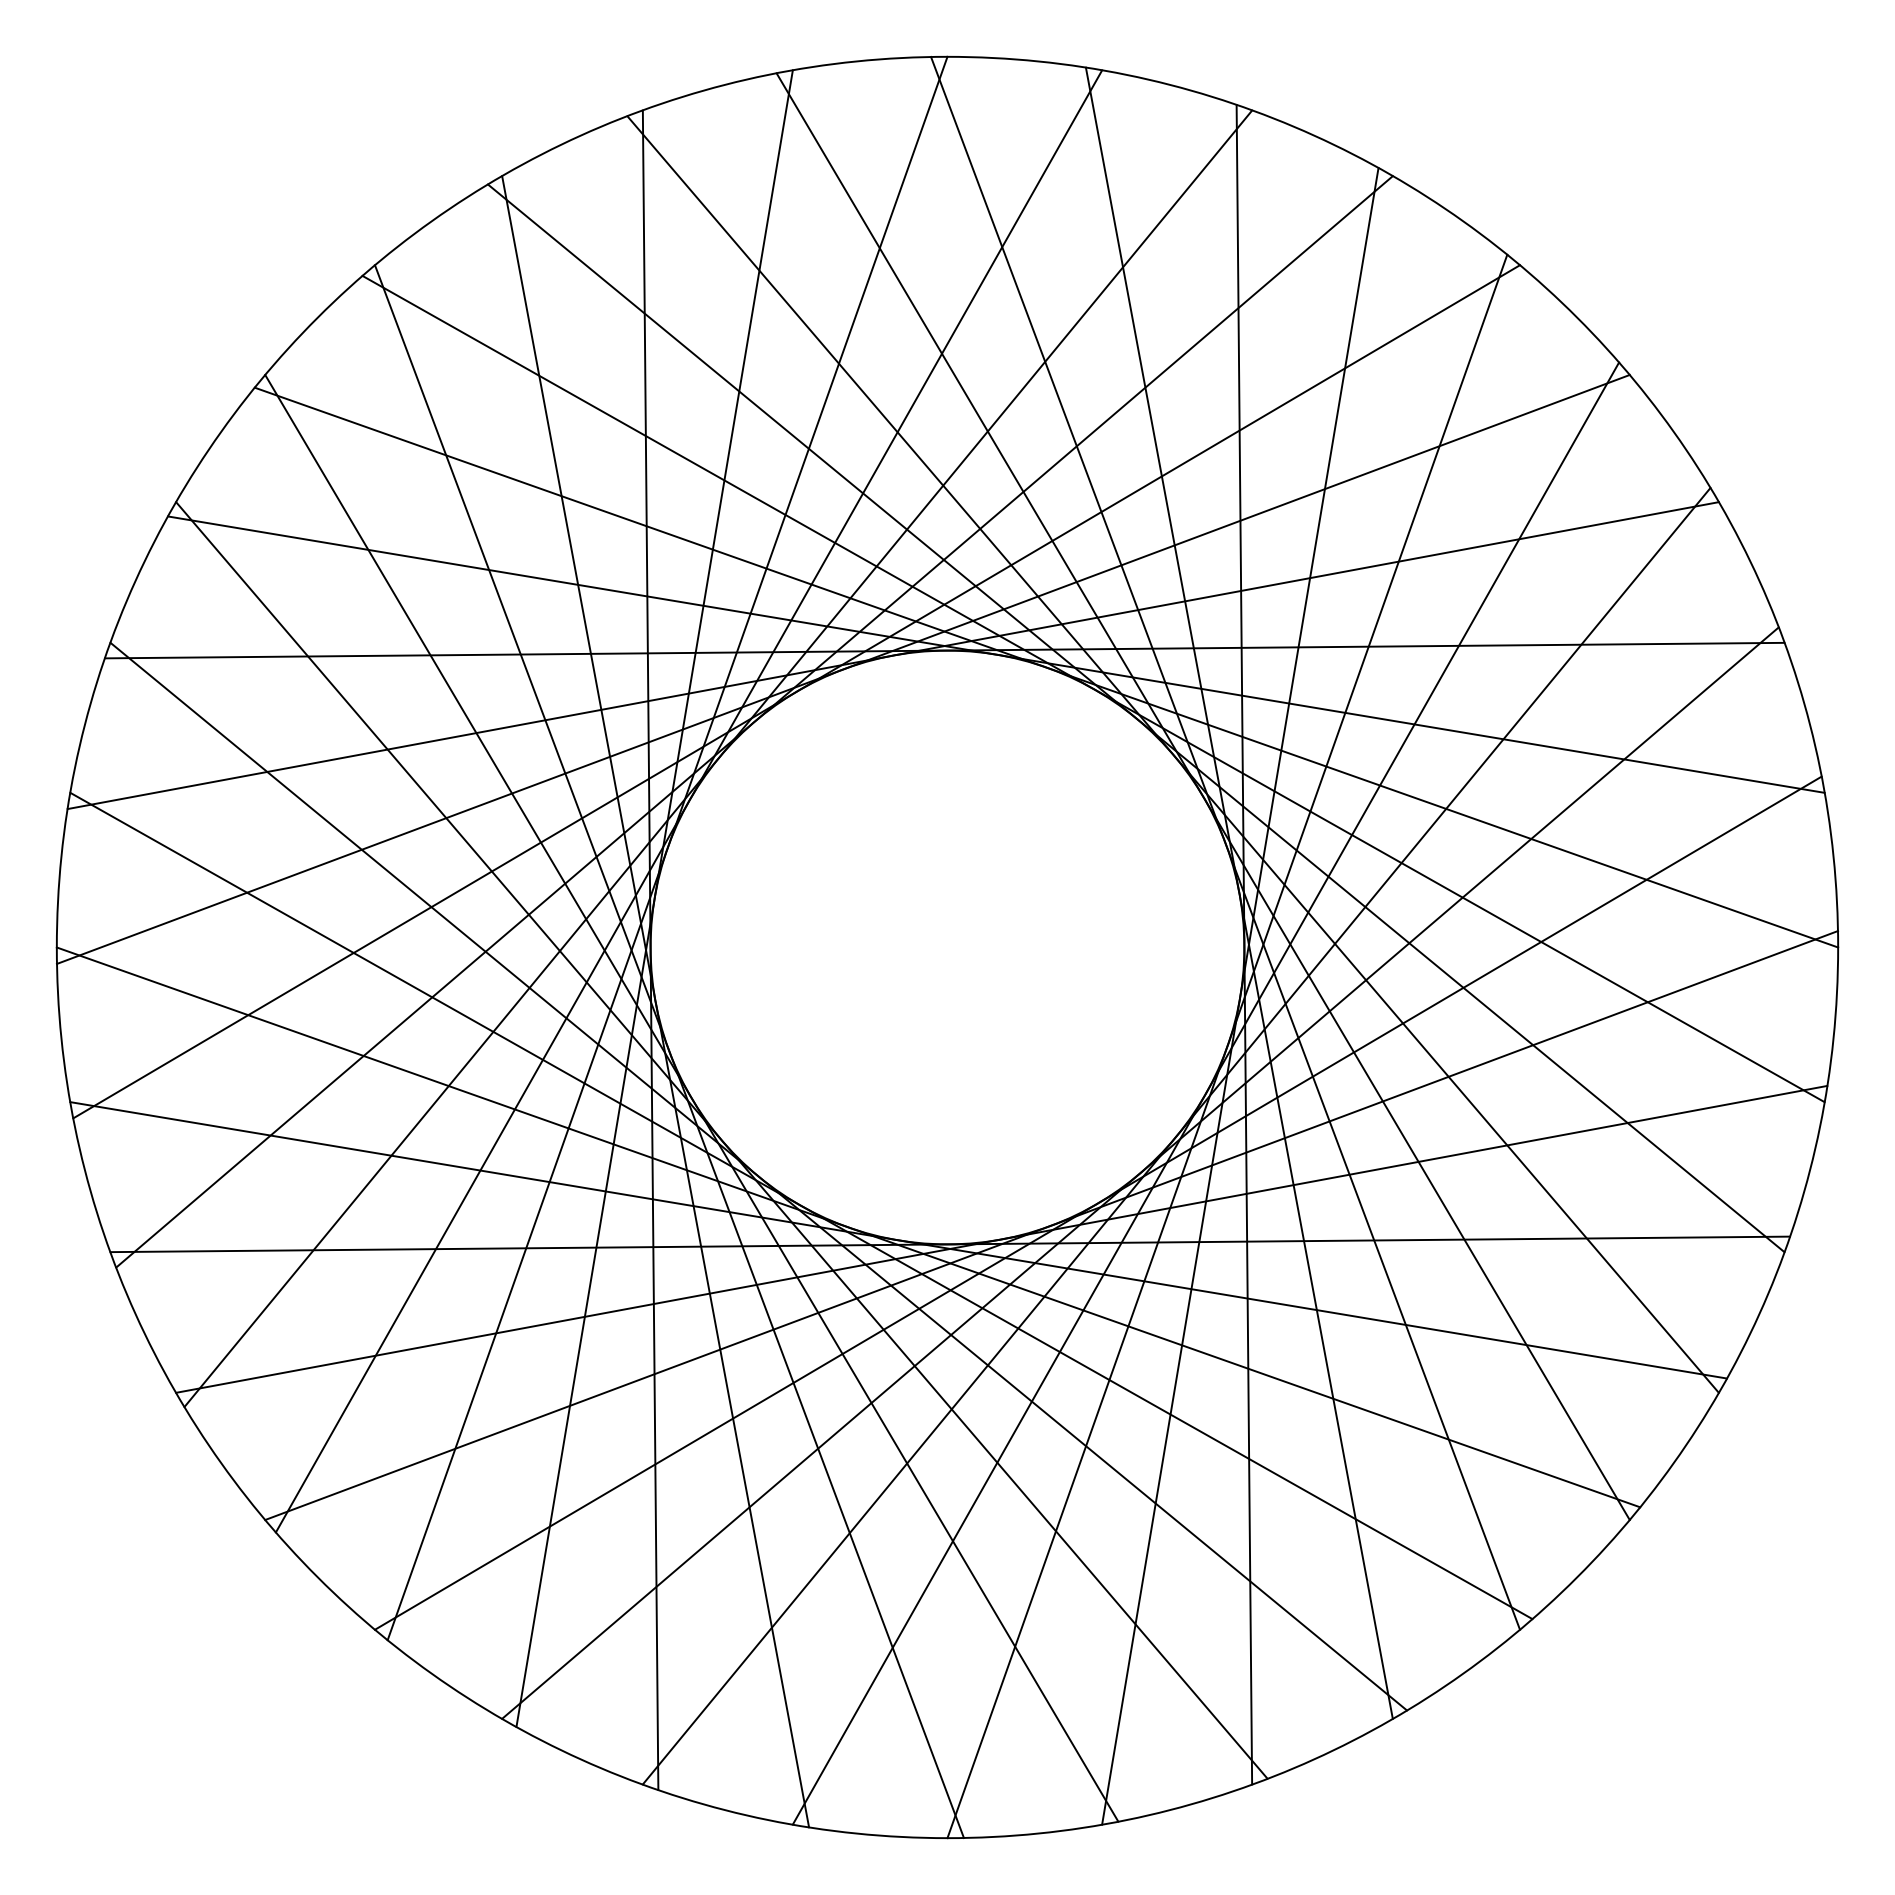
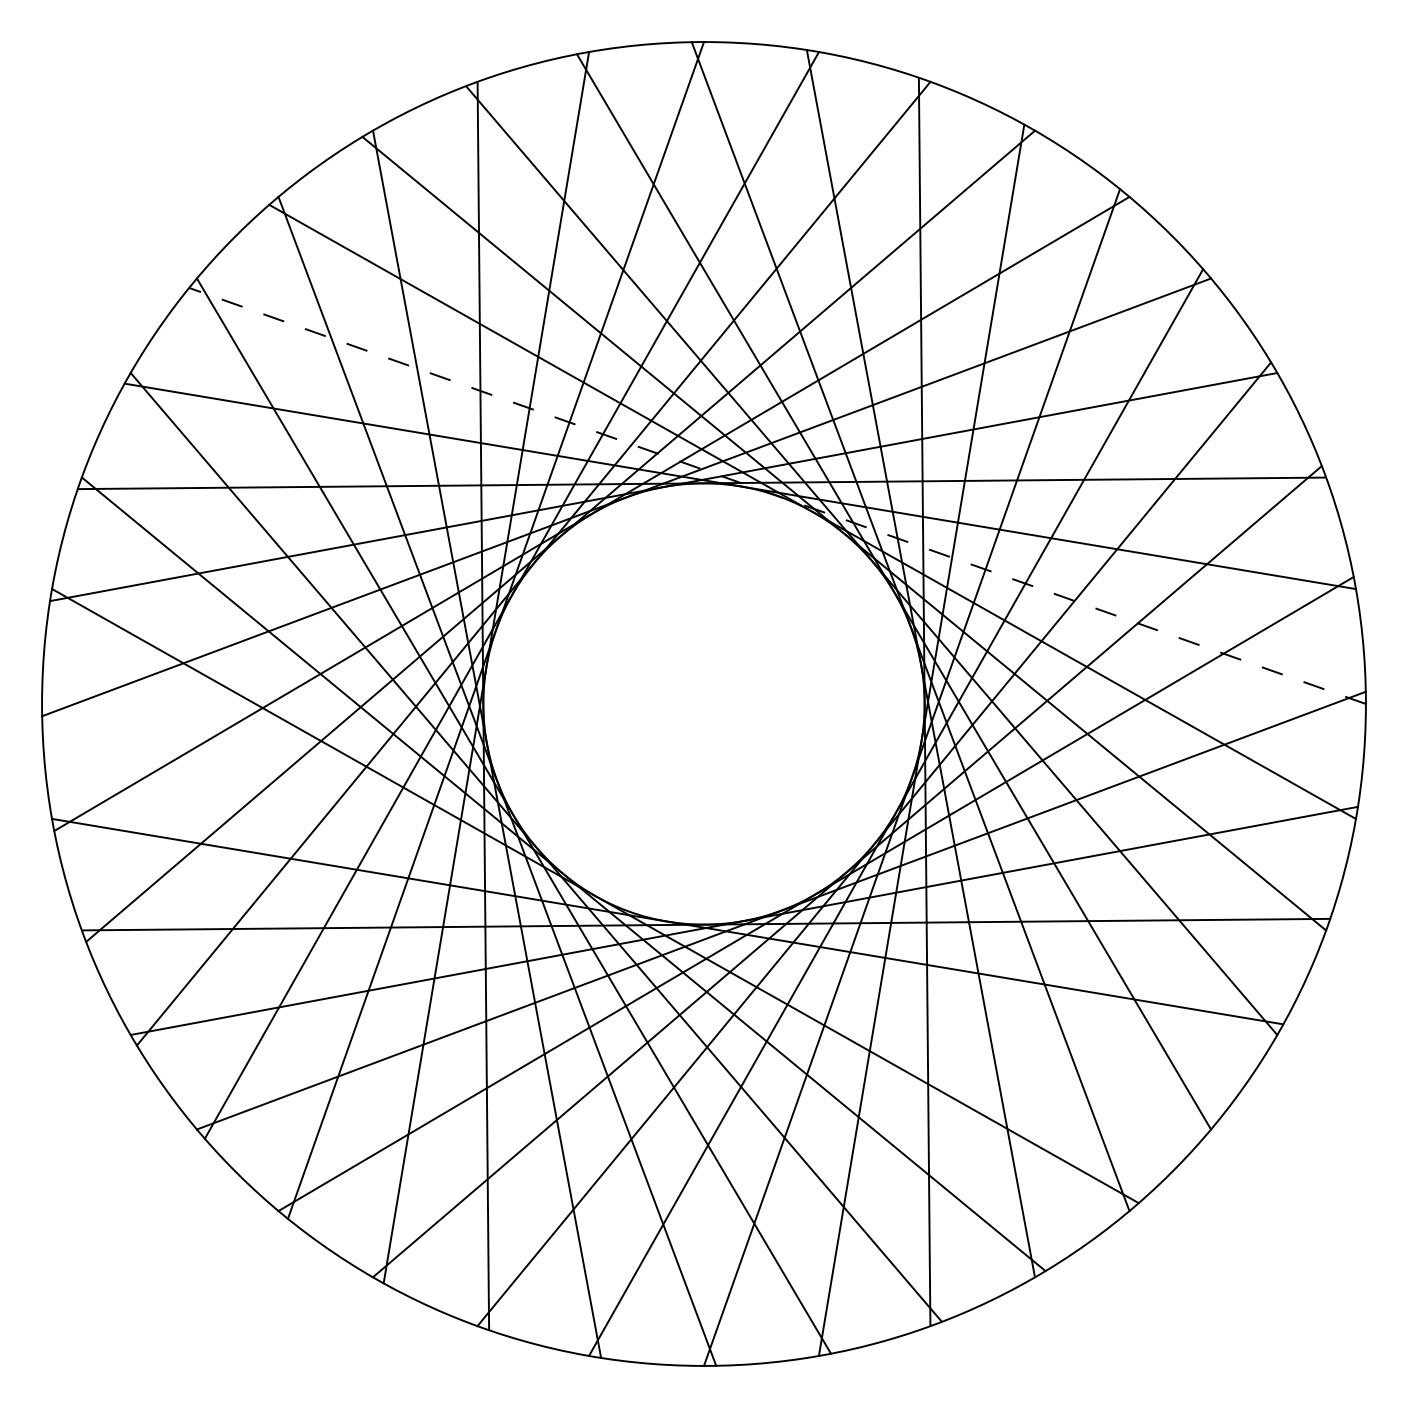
line: (1046, 667) -> (777, 495), solid -> dashed
line: (848, 1227) -> (630, 912), removed

